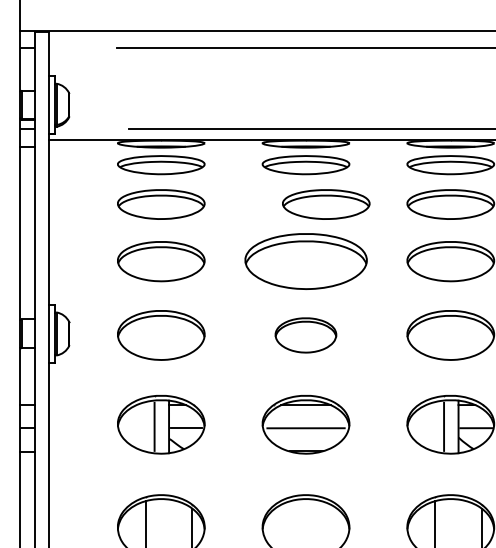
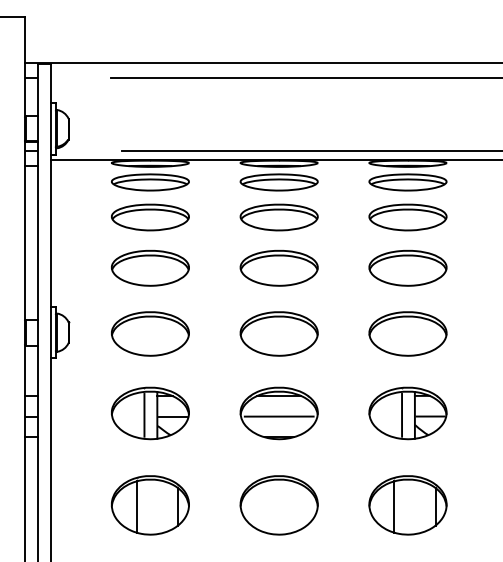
part: (325, 204) -> (278, 217), moved
part: (305, 261) -> (278, 268), size x0.71
part: (305, 334) -> (278, 333), size x1.43

